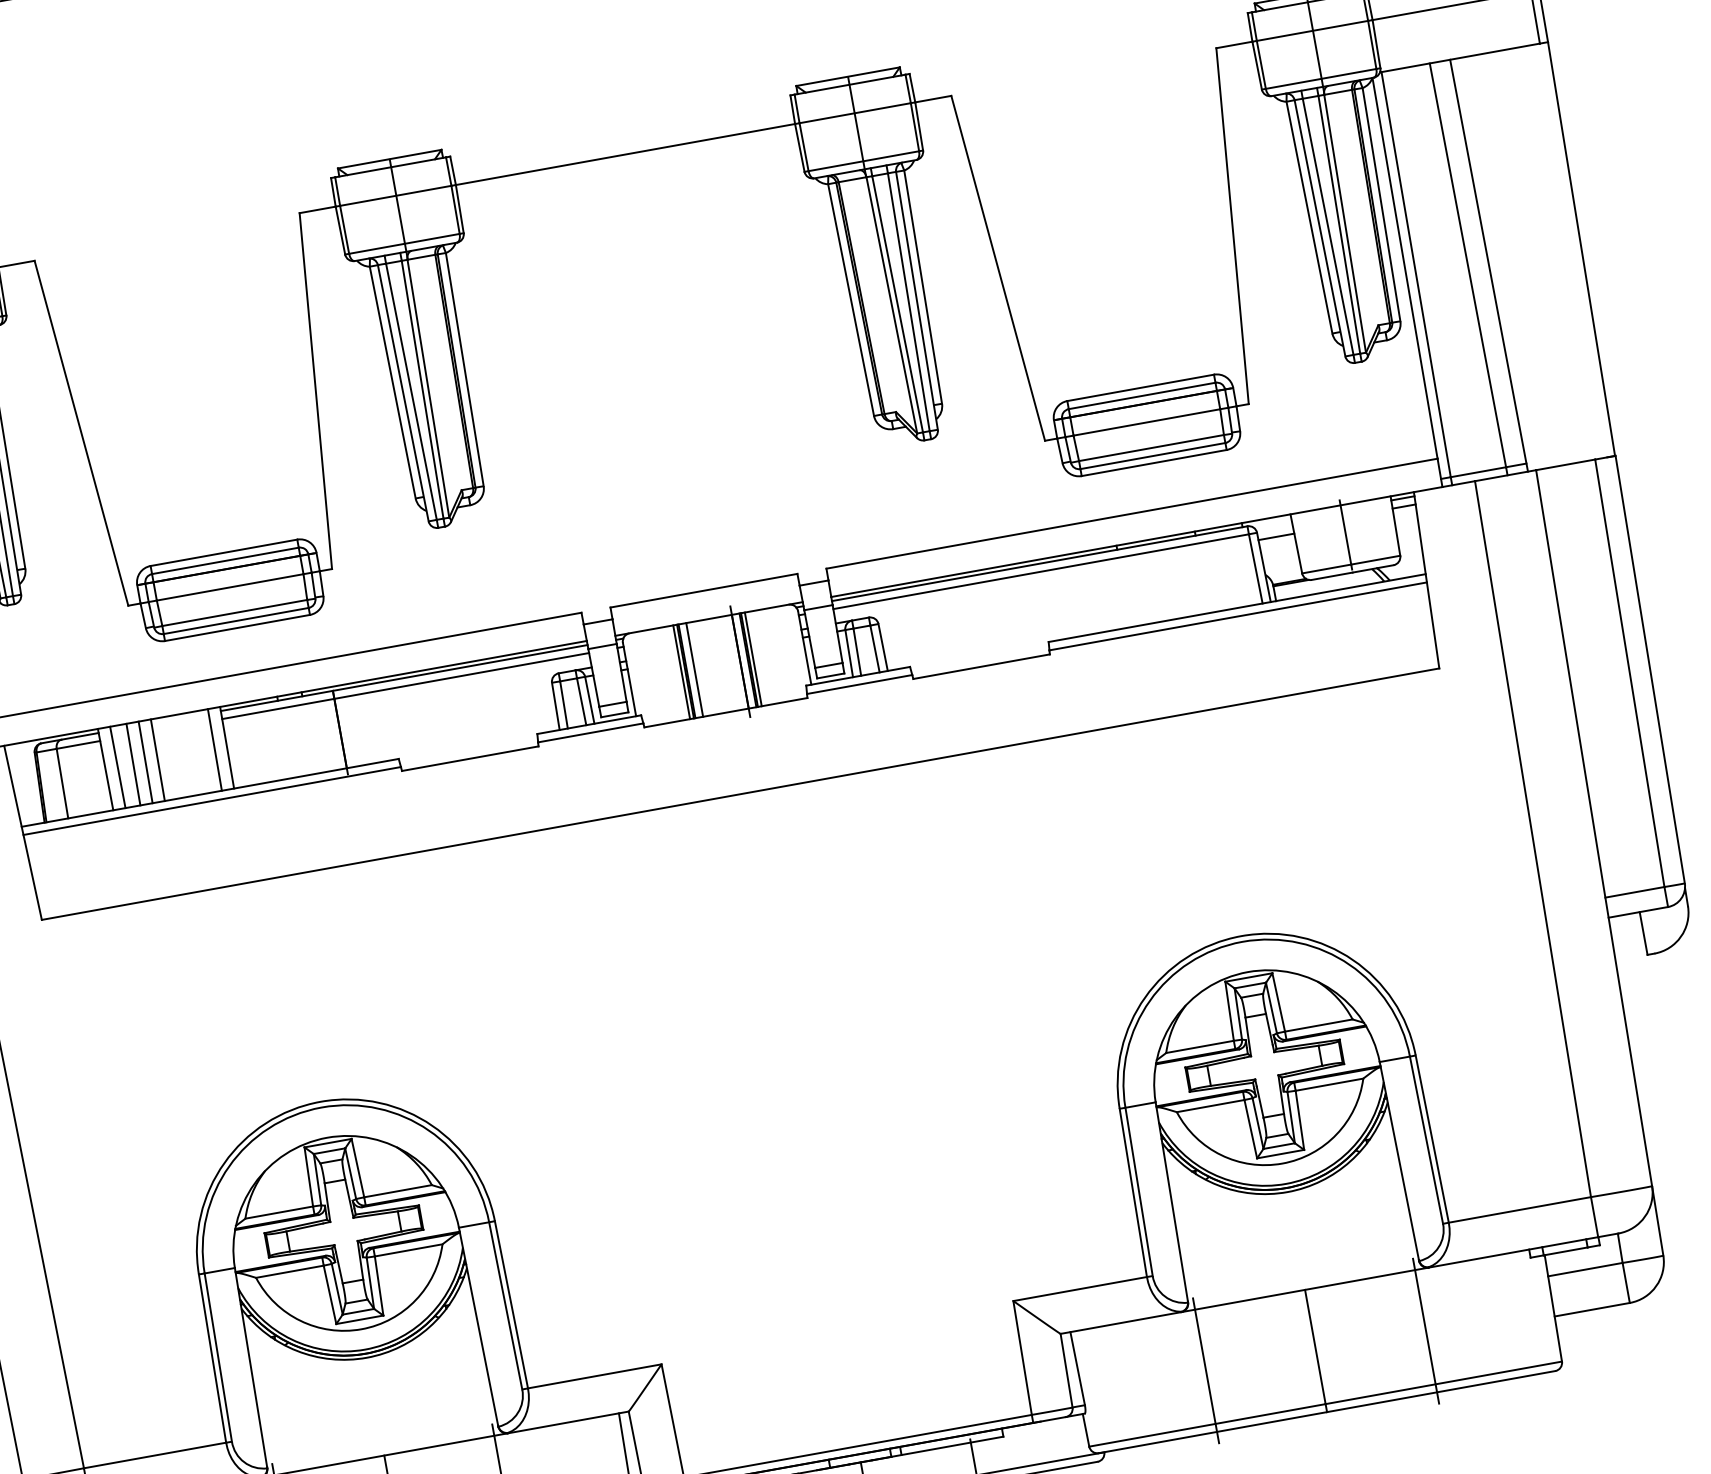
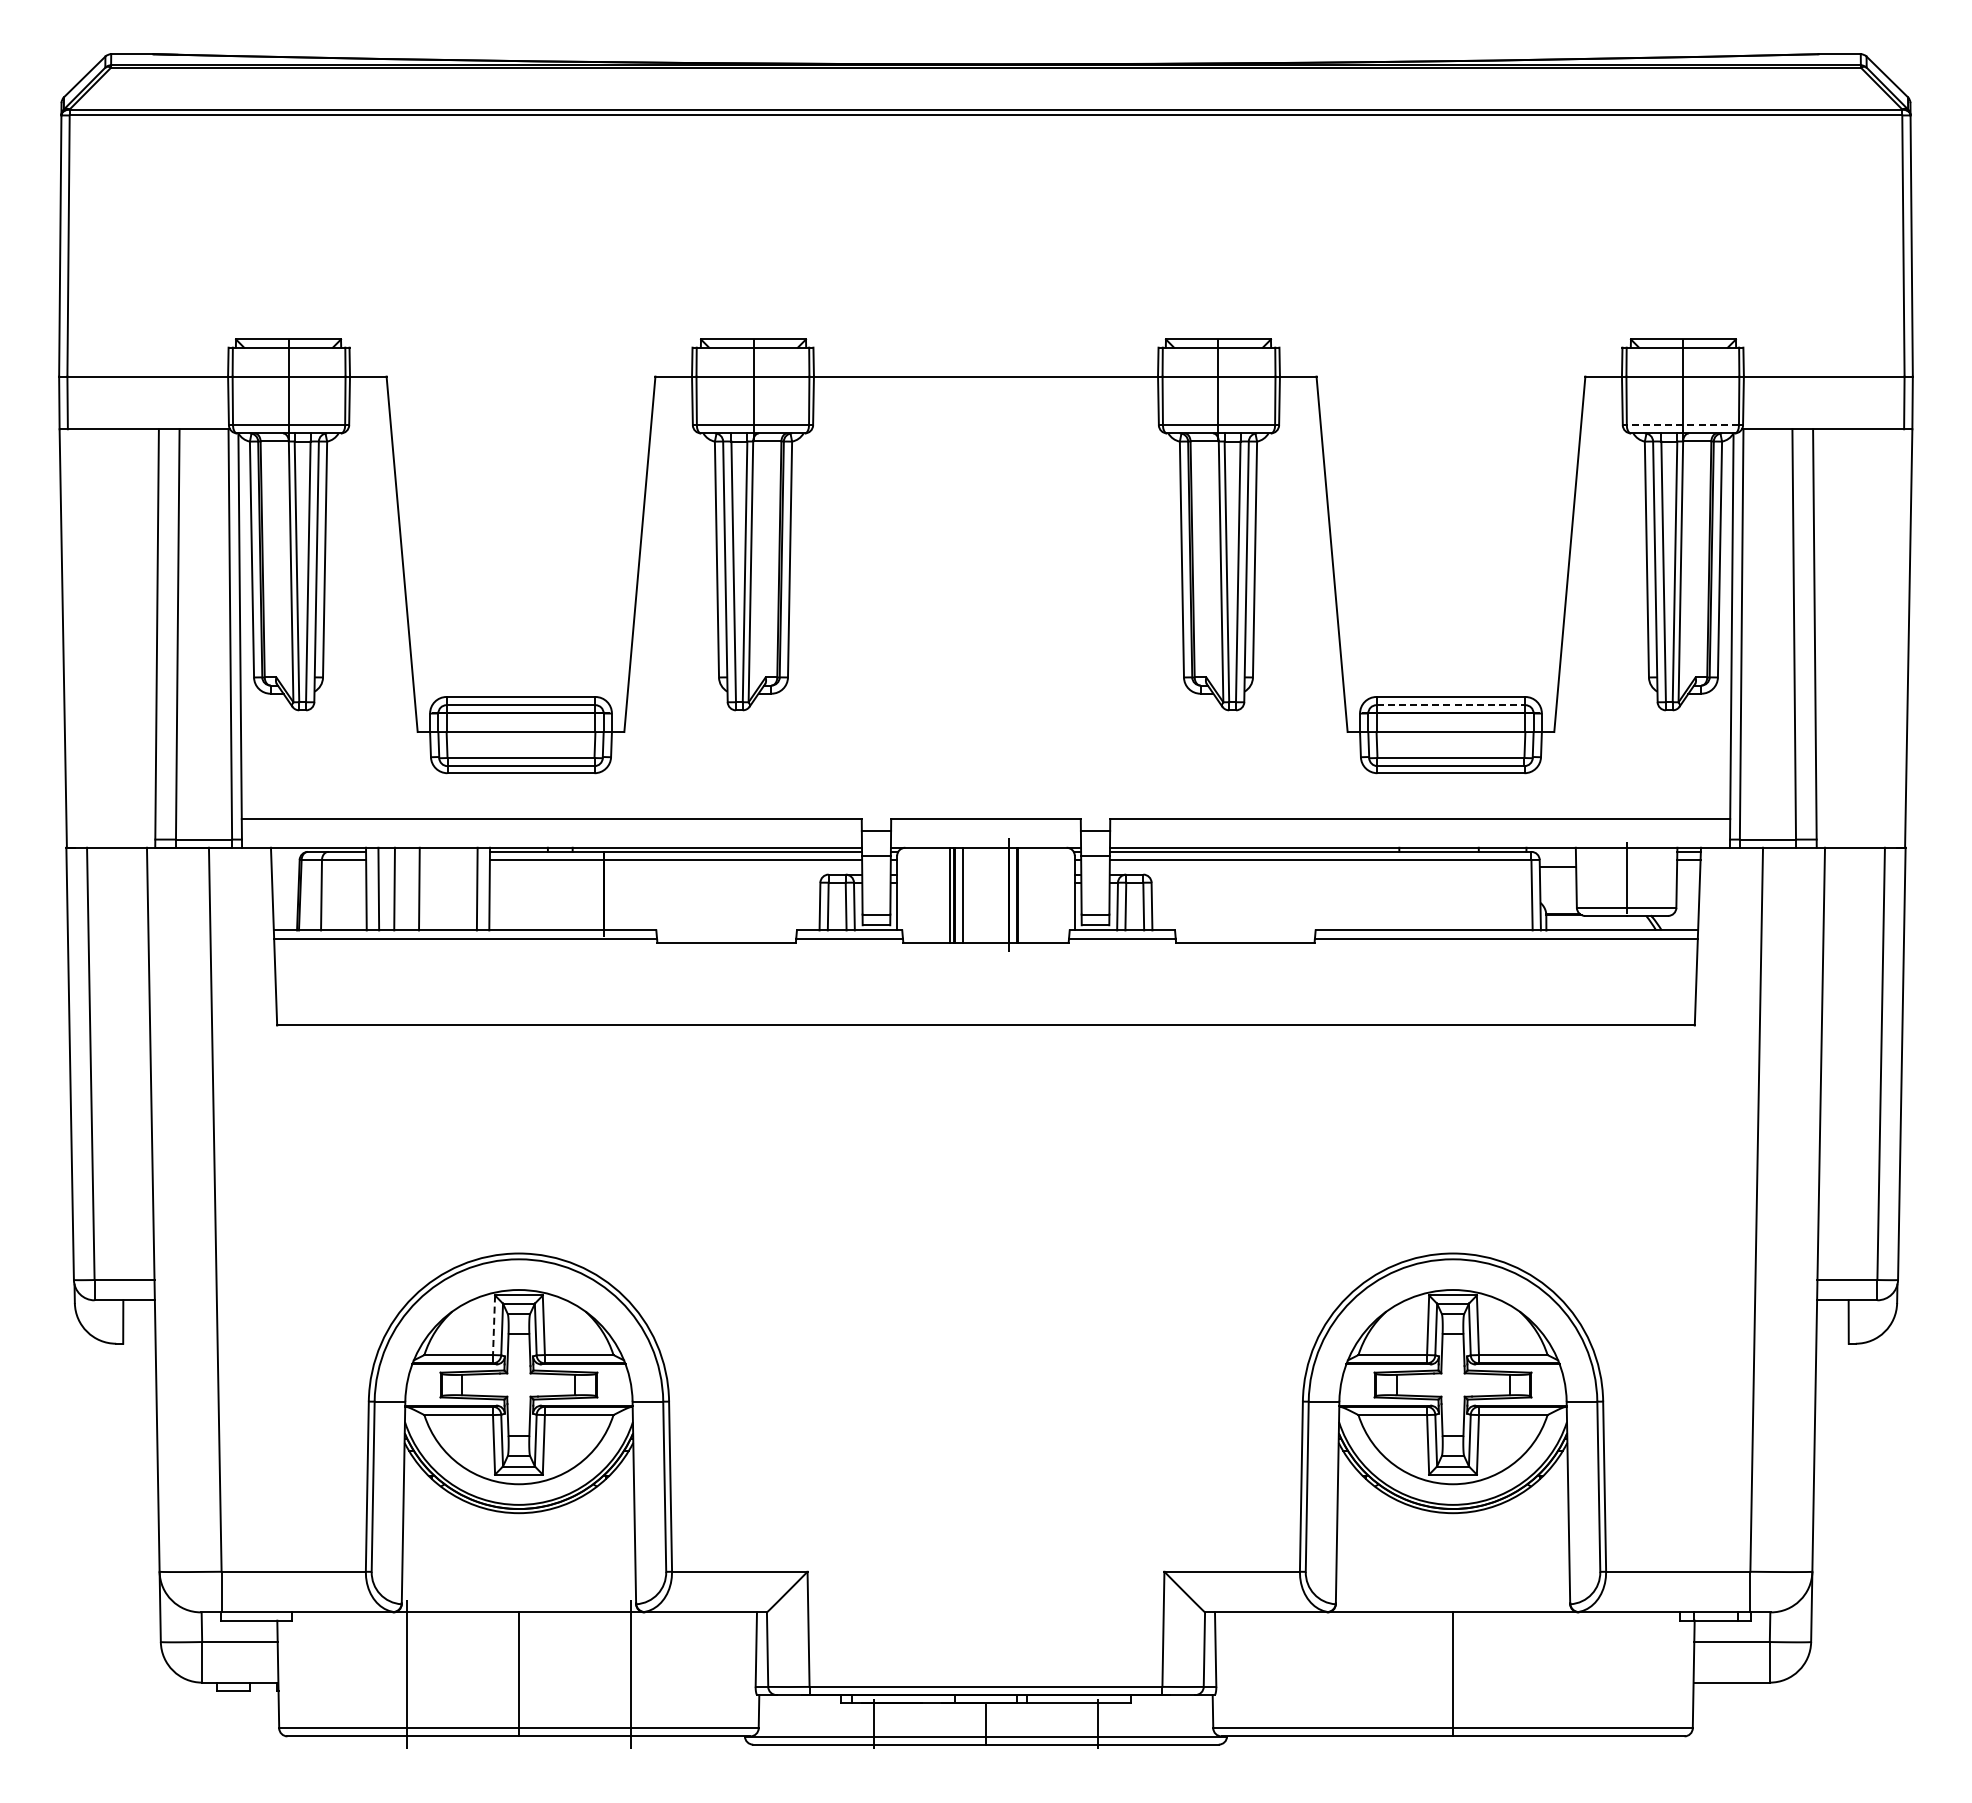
line: (1320, 79) -> (1682, 425), solid -> dashed
line: (1142, 396) -> (1451, 705), solid -> dashed
line: (753, 658) -> (1022, 894), removed
line: (145, 761) -> (406, 888), removed
line: (309, 1177) -> (494, 1325), solid -> dashed
line: (1425, 1330) -> (1564, 1673), removed
line: (1205, 1369) -> (1341, 1673), removed

